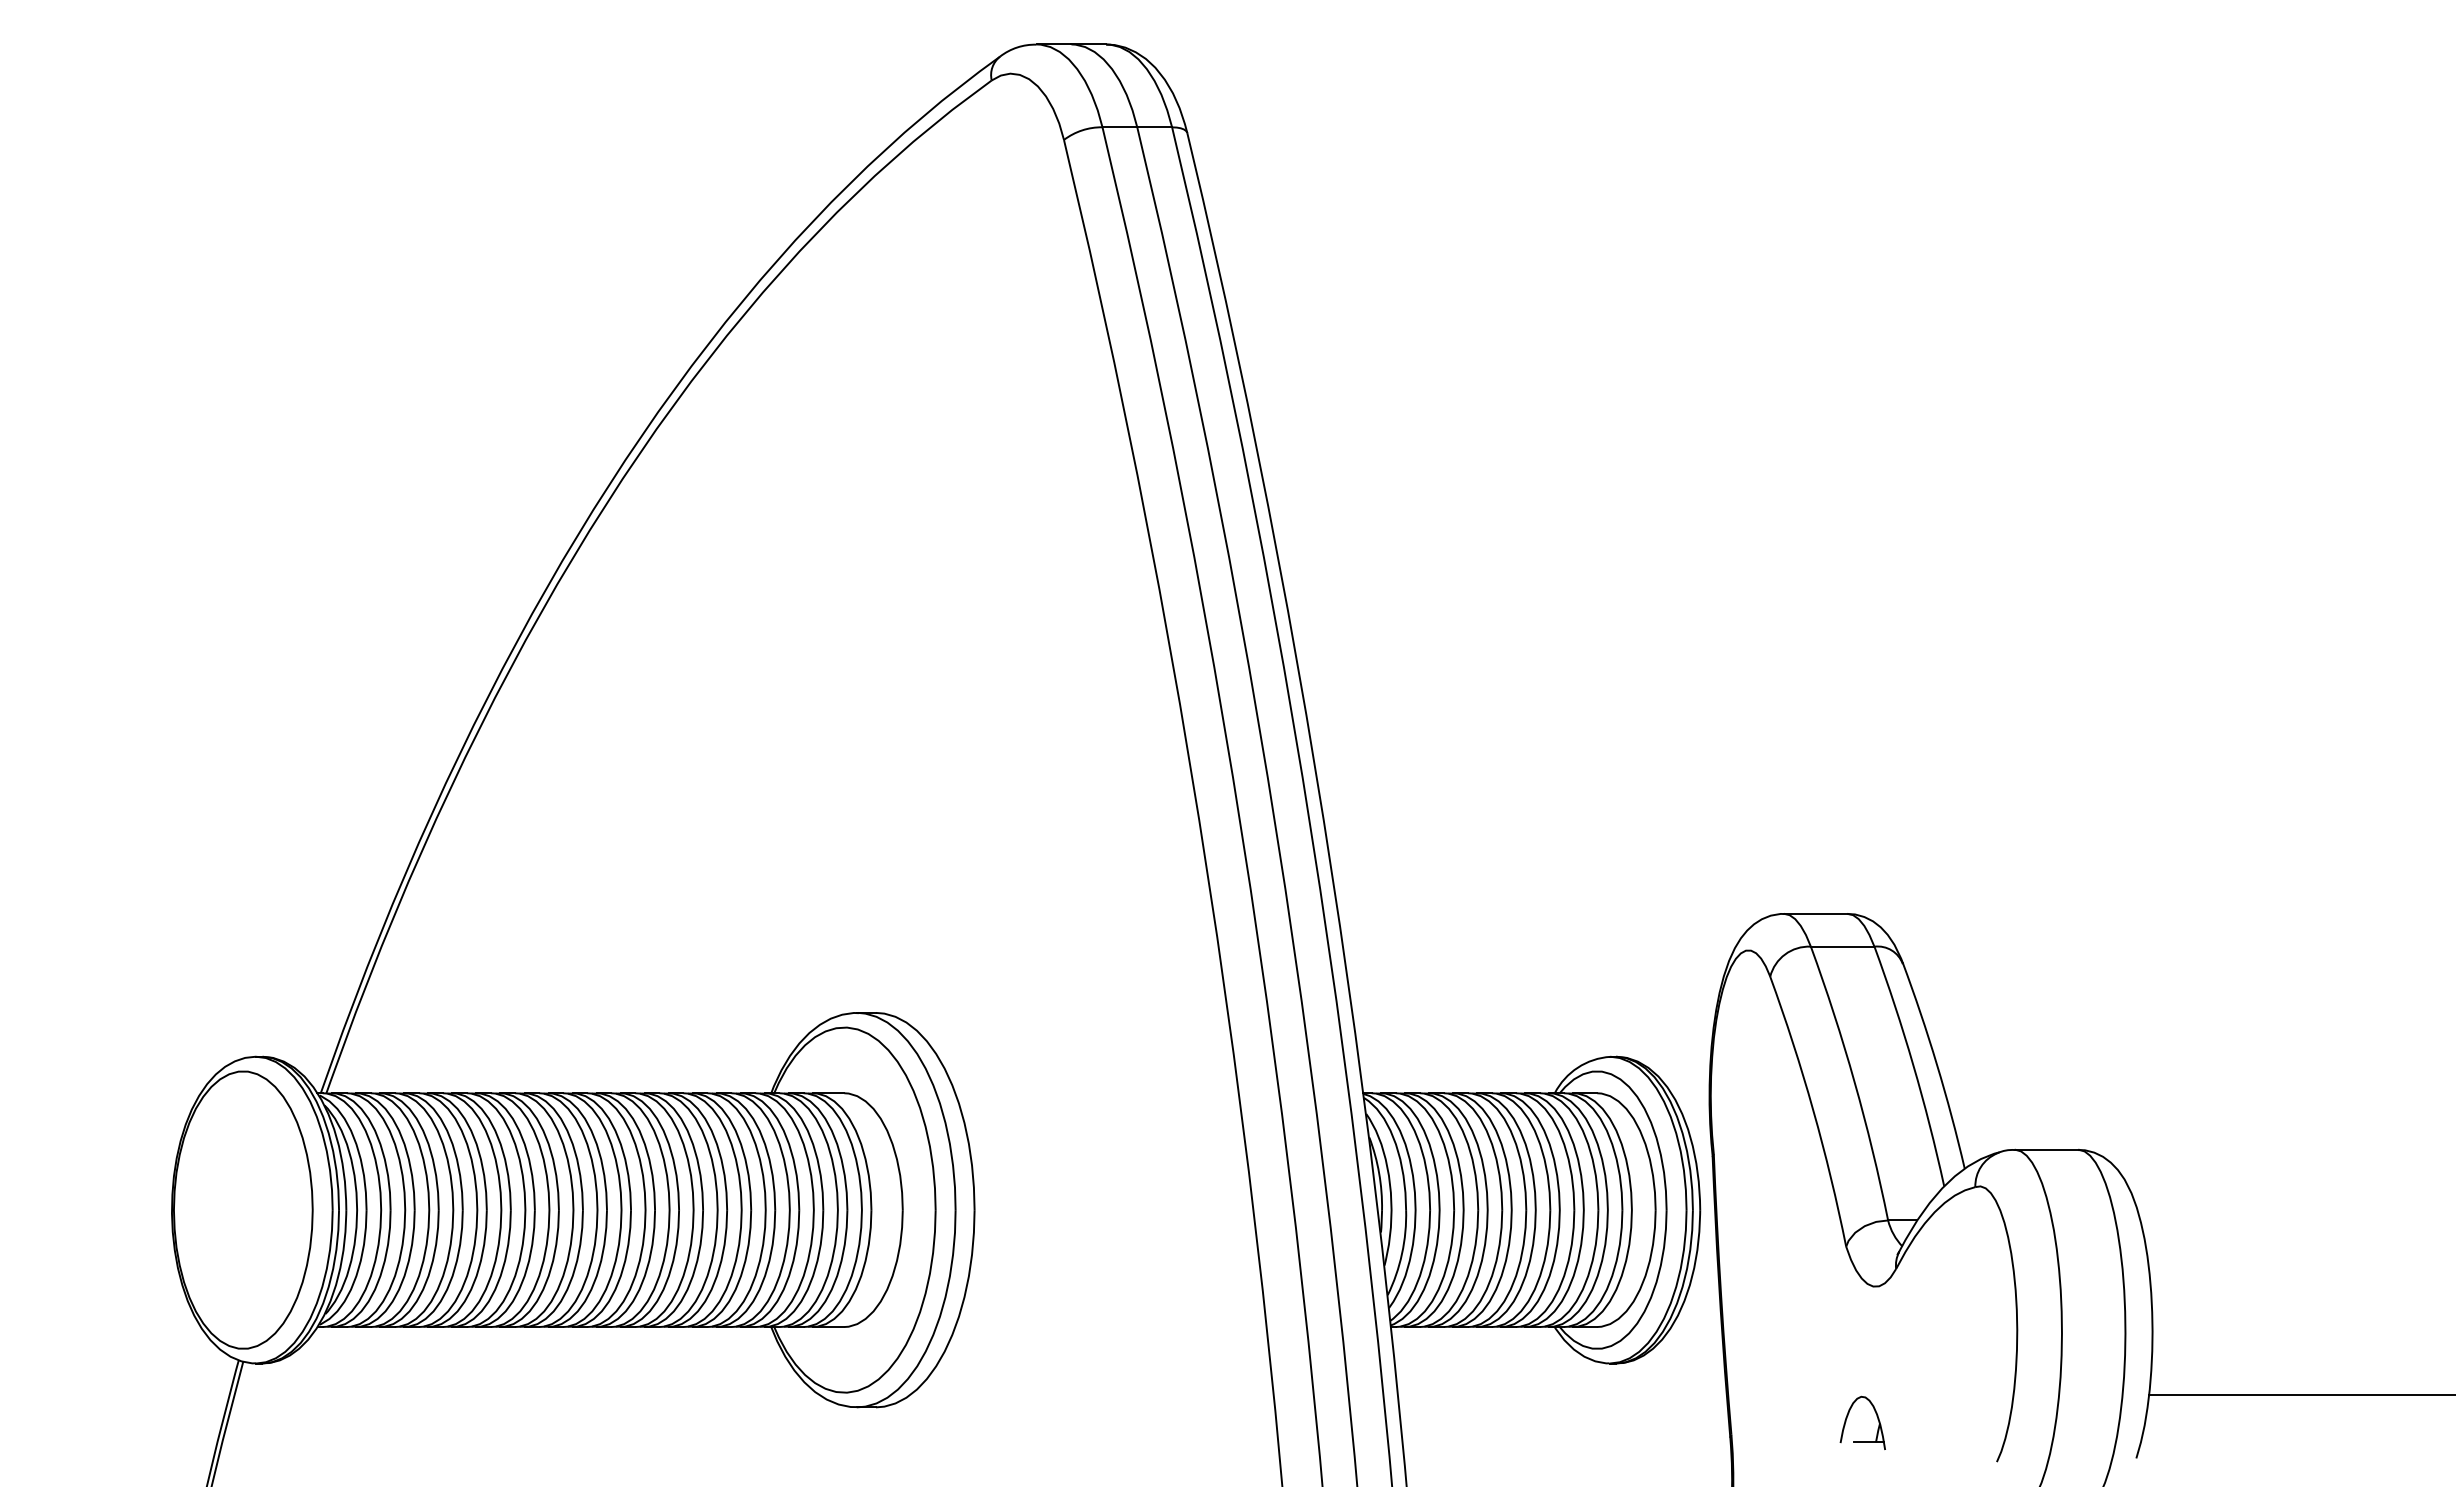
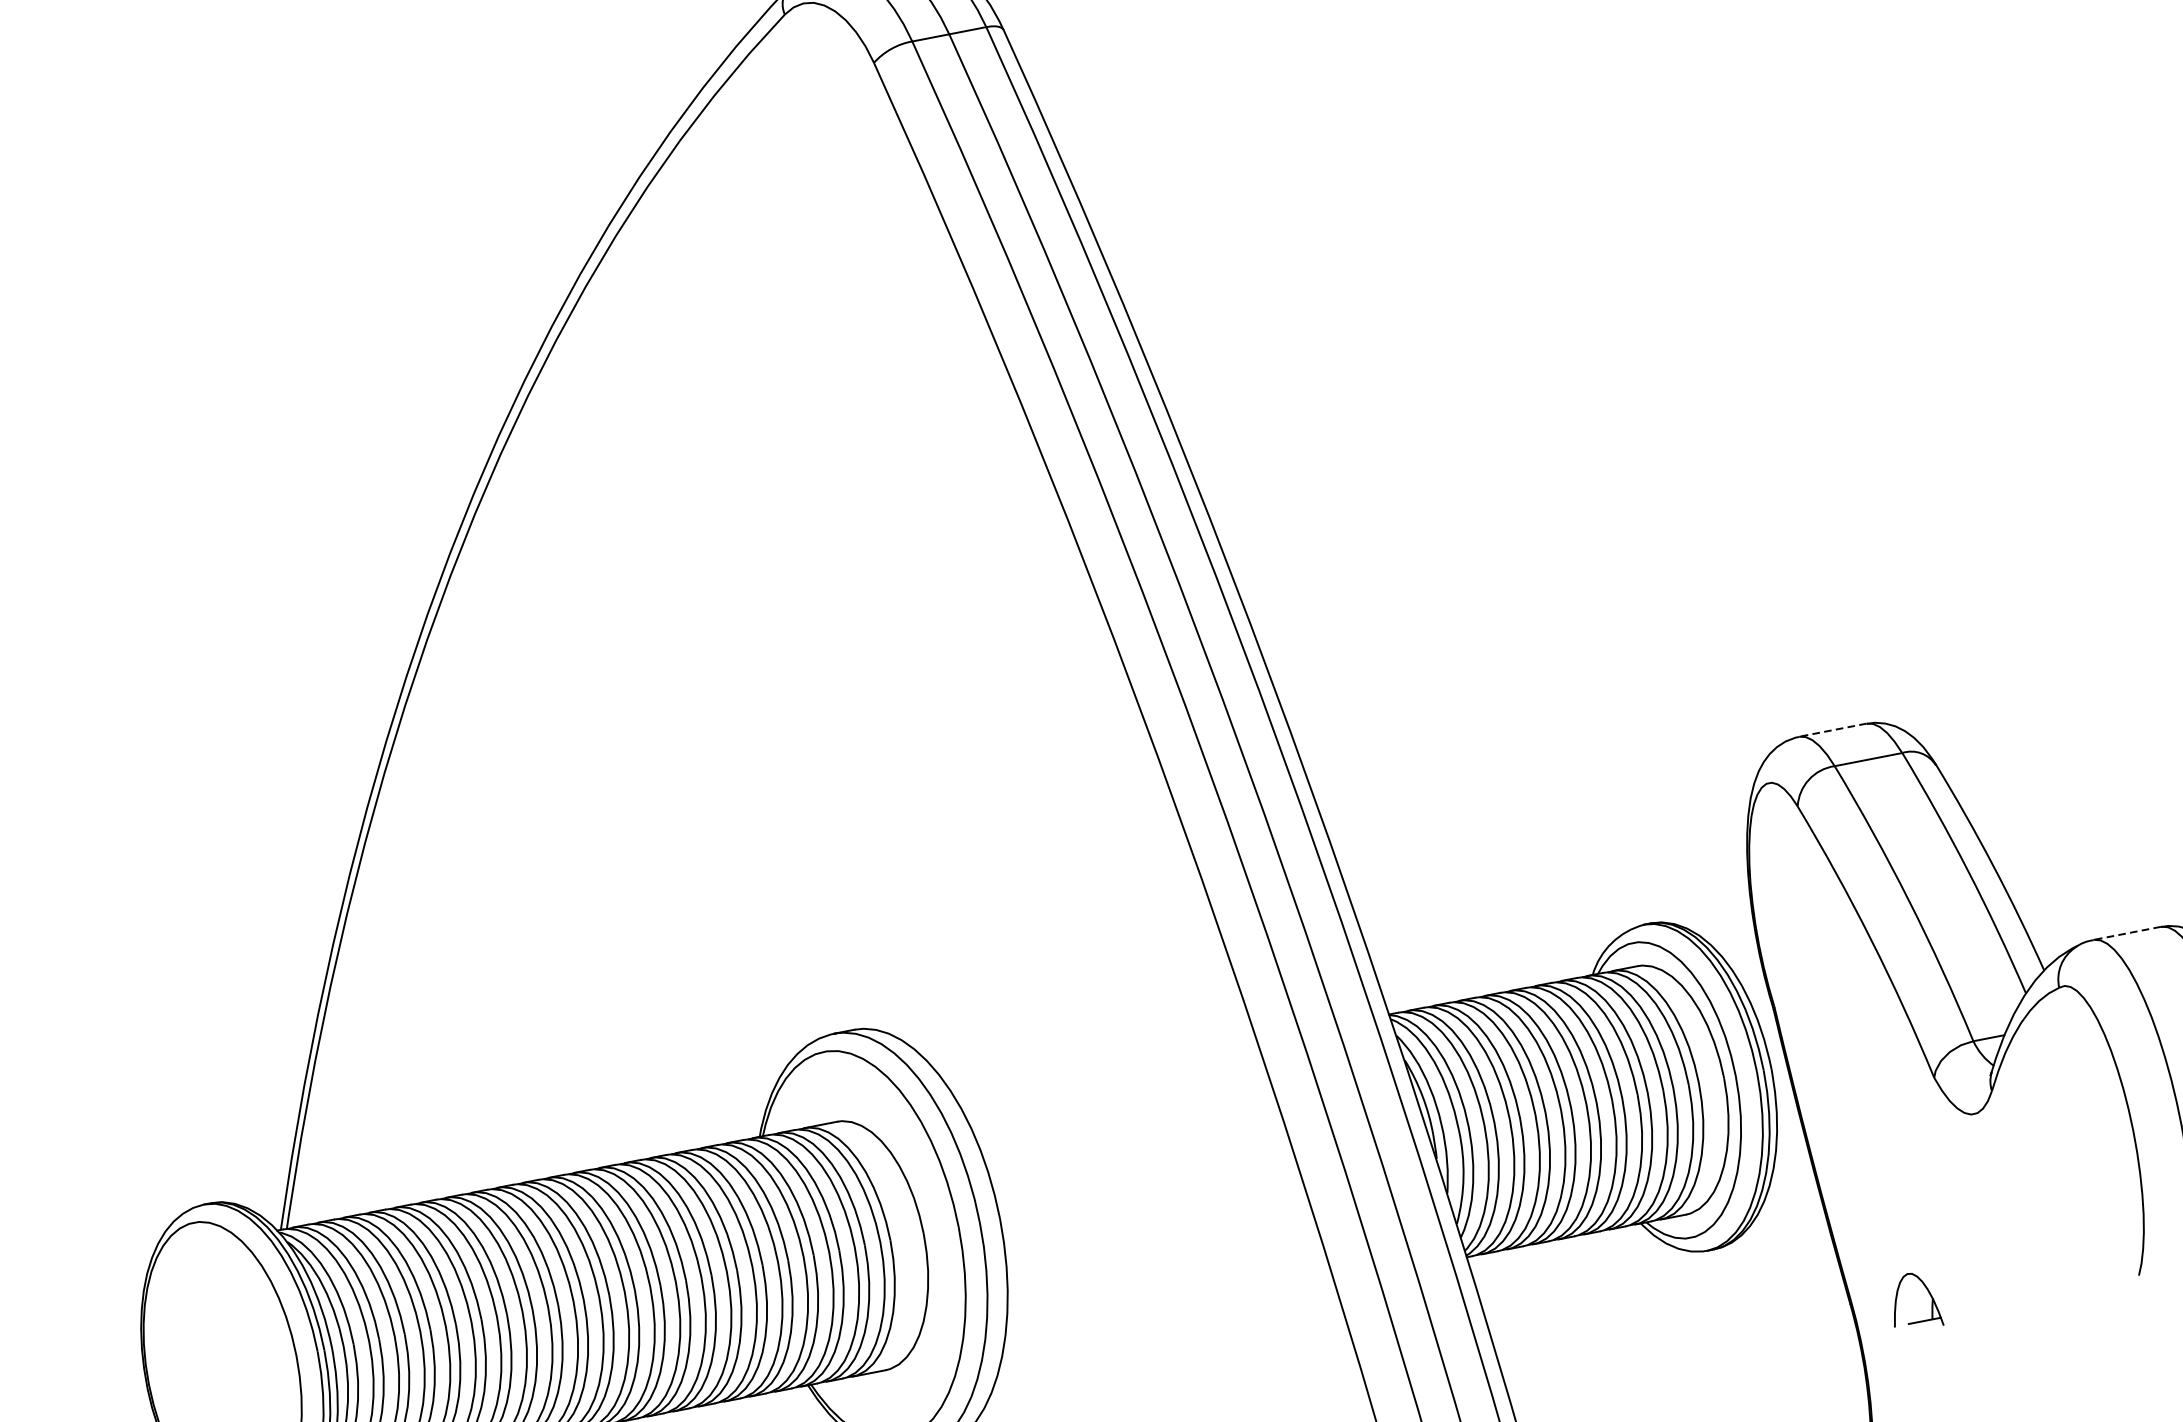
line: (1815, 913) -> (1832, 729), solid -> dashed
line: (2046, 1149) -> (2127, 933), solid -> dashed
part: (1876, 1416) -> (1927, 1291), moved

